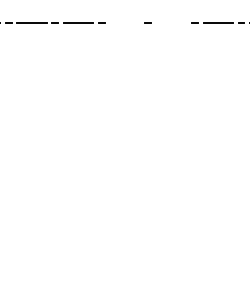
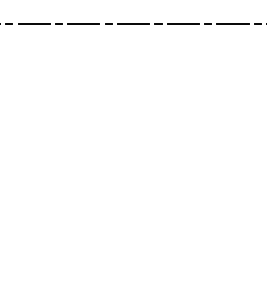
line: (124, 22) -> (132, 23), added
line: (171, 22) -> (183, 23), added

